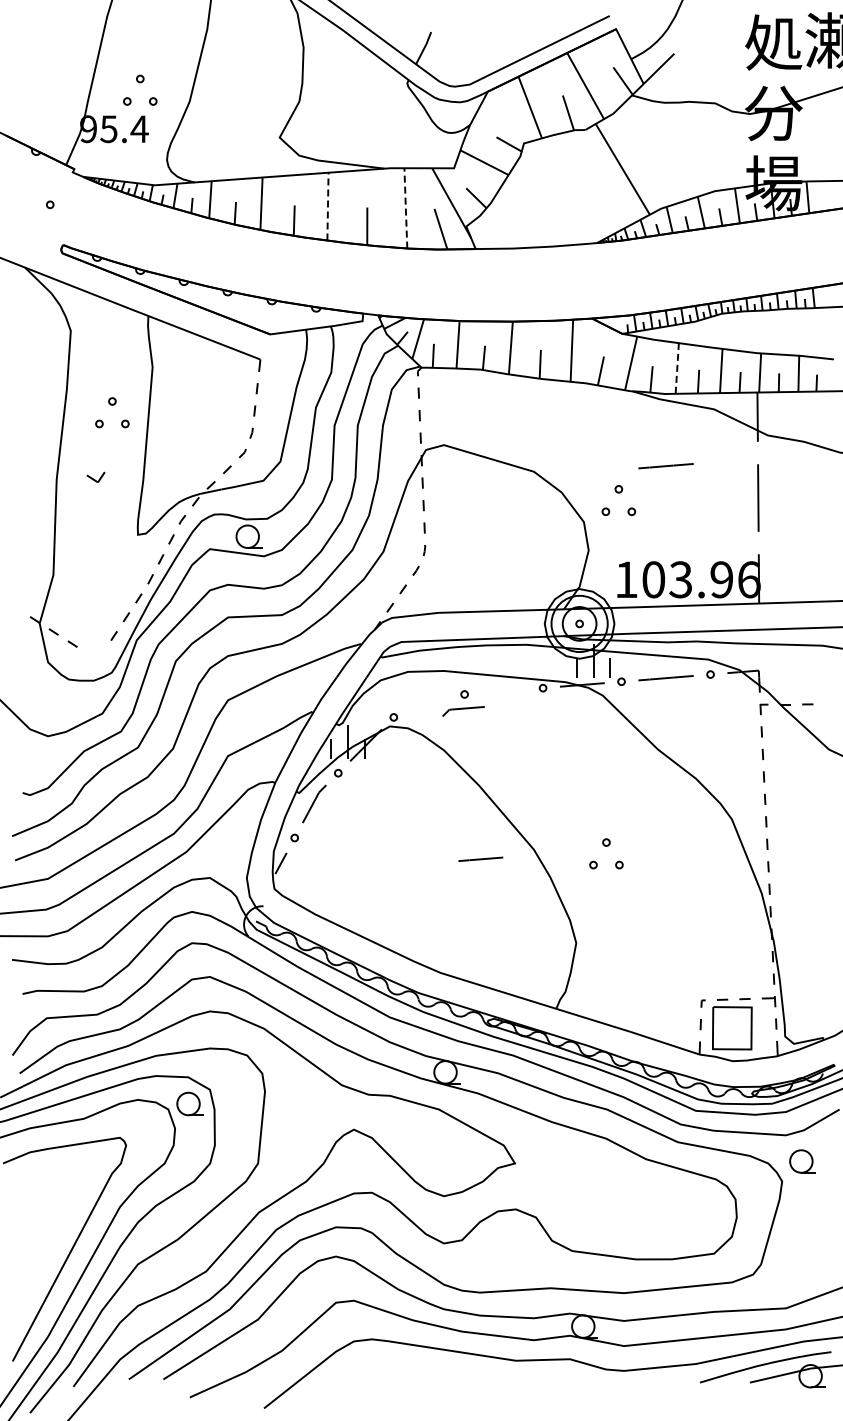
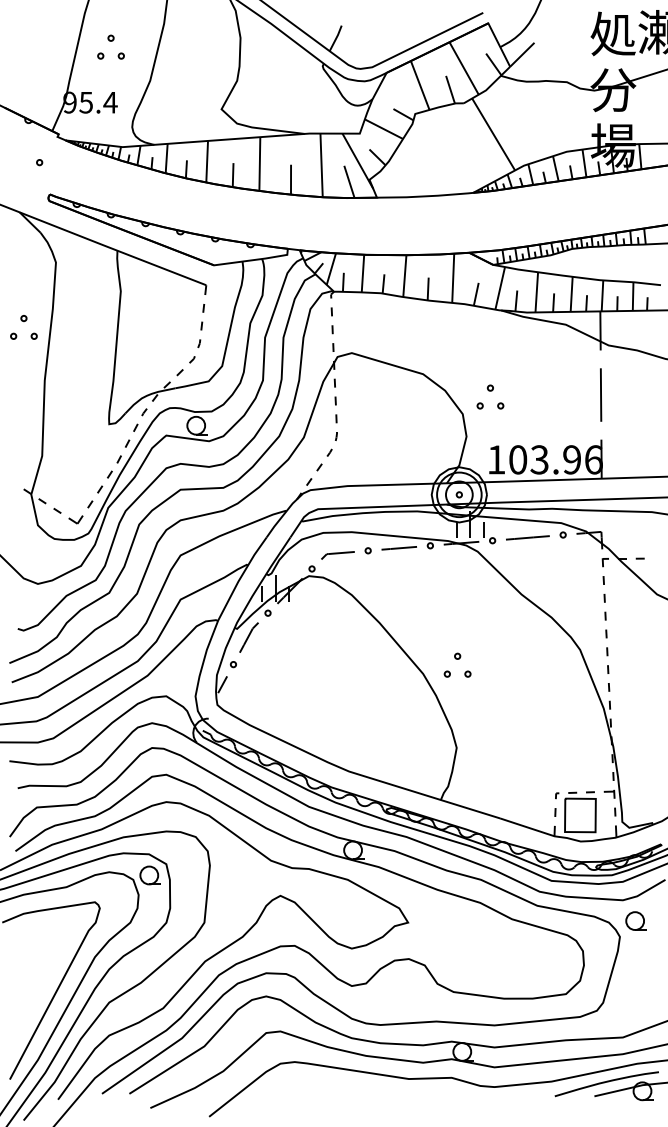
part: (140, 89) -> (111, 46), moved
line: (327, 206) -> (259, 163), dashed -> solid
line: (405, 207) -> (321, 164), dashed -> solid
line: (677, 367) -> (536, 291), dashed -> solid
part: (112, 405) -> (24, 321), moved
line: (665, 466) -> (527, 370), removed
part: (95, 476) -> (75, 519), moved
part: (463, 711) -> (337, 555), moved
part: (606, 846) -> (457, 659), moved
line: (480, 858) -> (399, 547), moved

